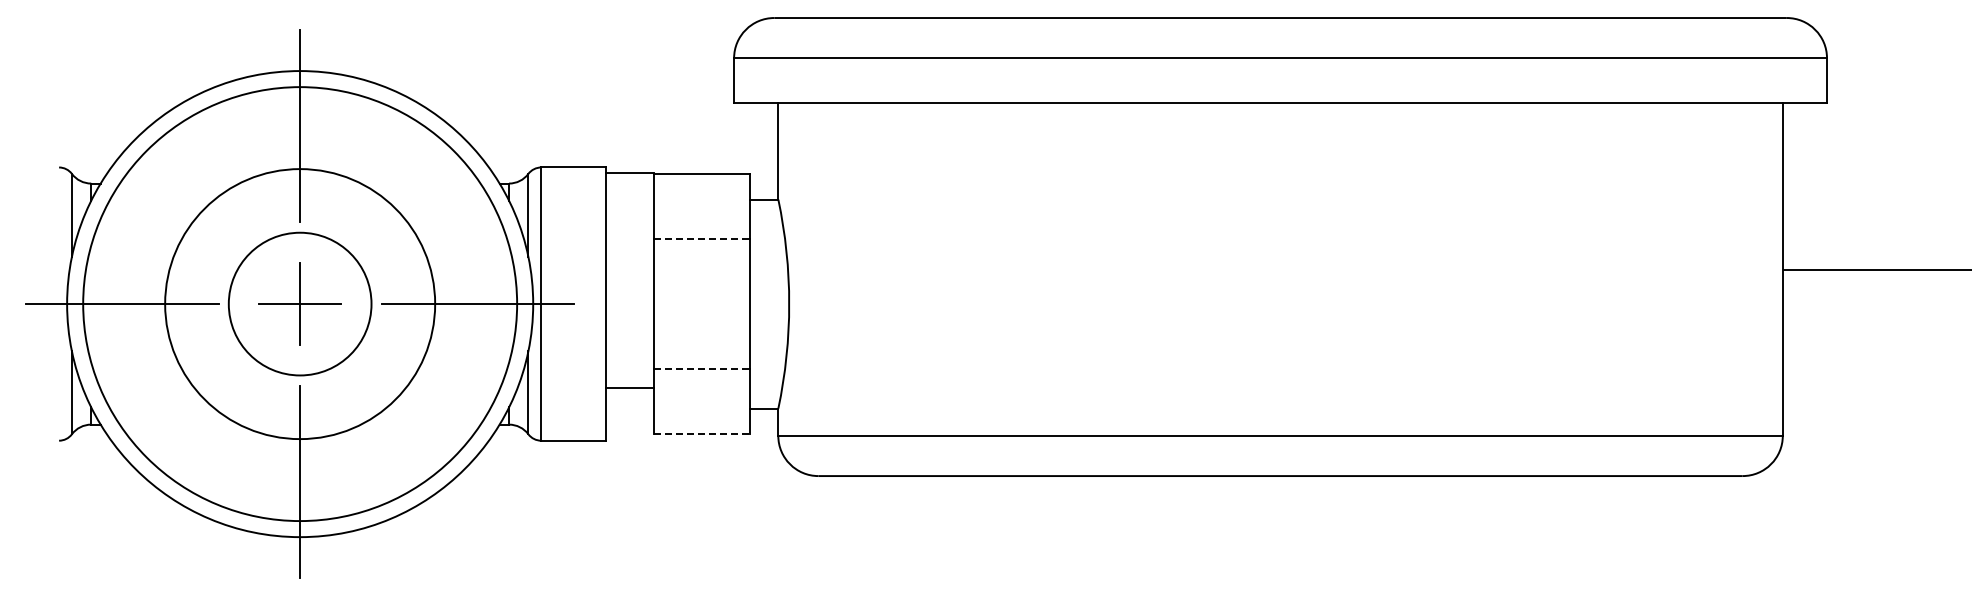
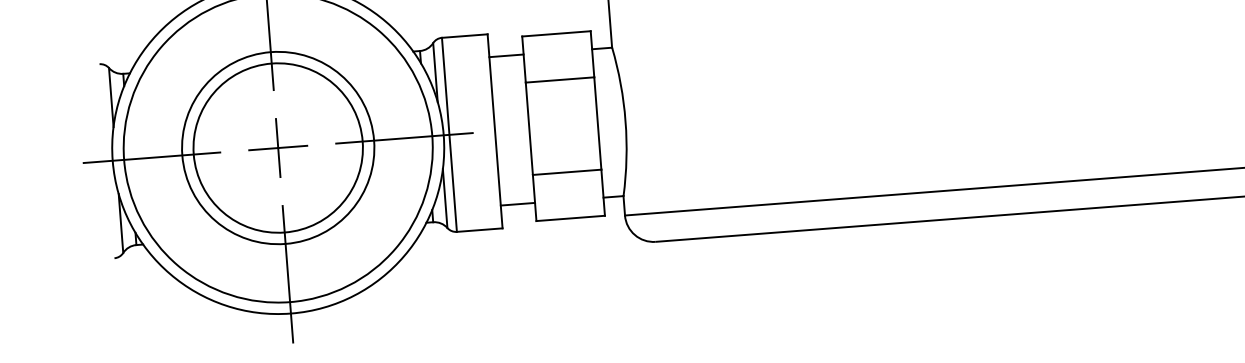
line: (629, 172) -> (506, 55), moved
line: (702, 239) -> (560, 80), dashed -> solid
circle: (300, 304) -> (278, 148), size x1.67
line: (702, 369) -> (567, 172), dashed -> solid
line: (629, 387) -> (517, 204), moved
line: (702, 434) -> (571, 218), dashed -> solid

